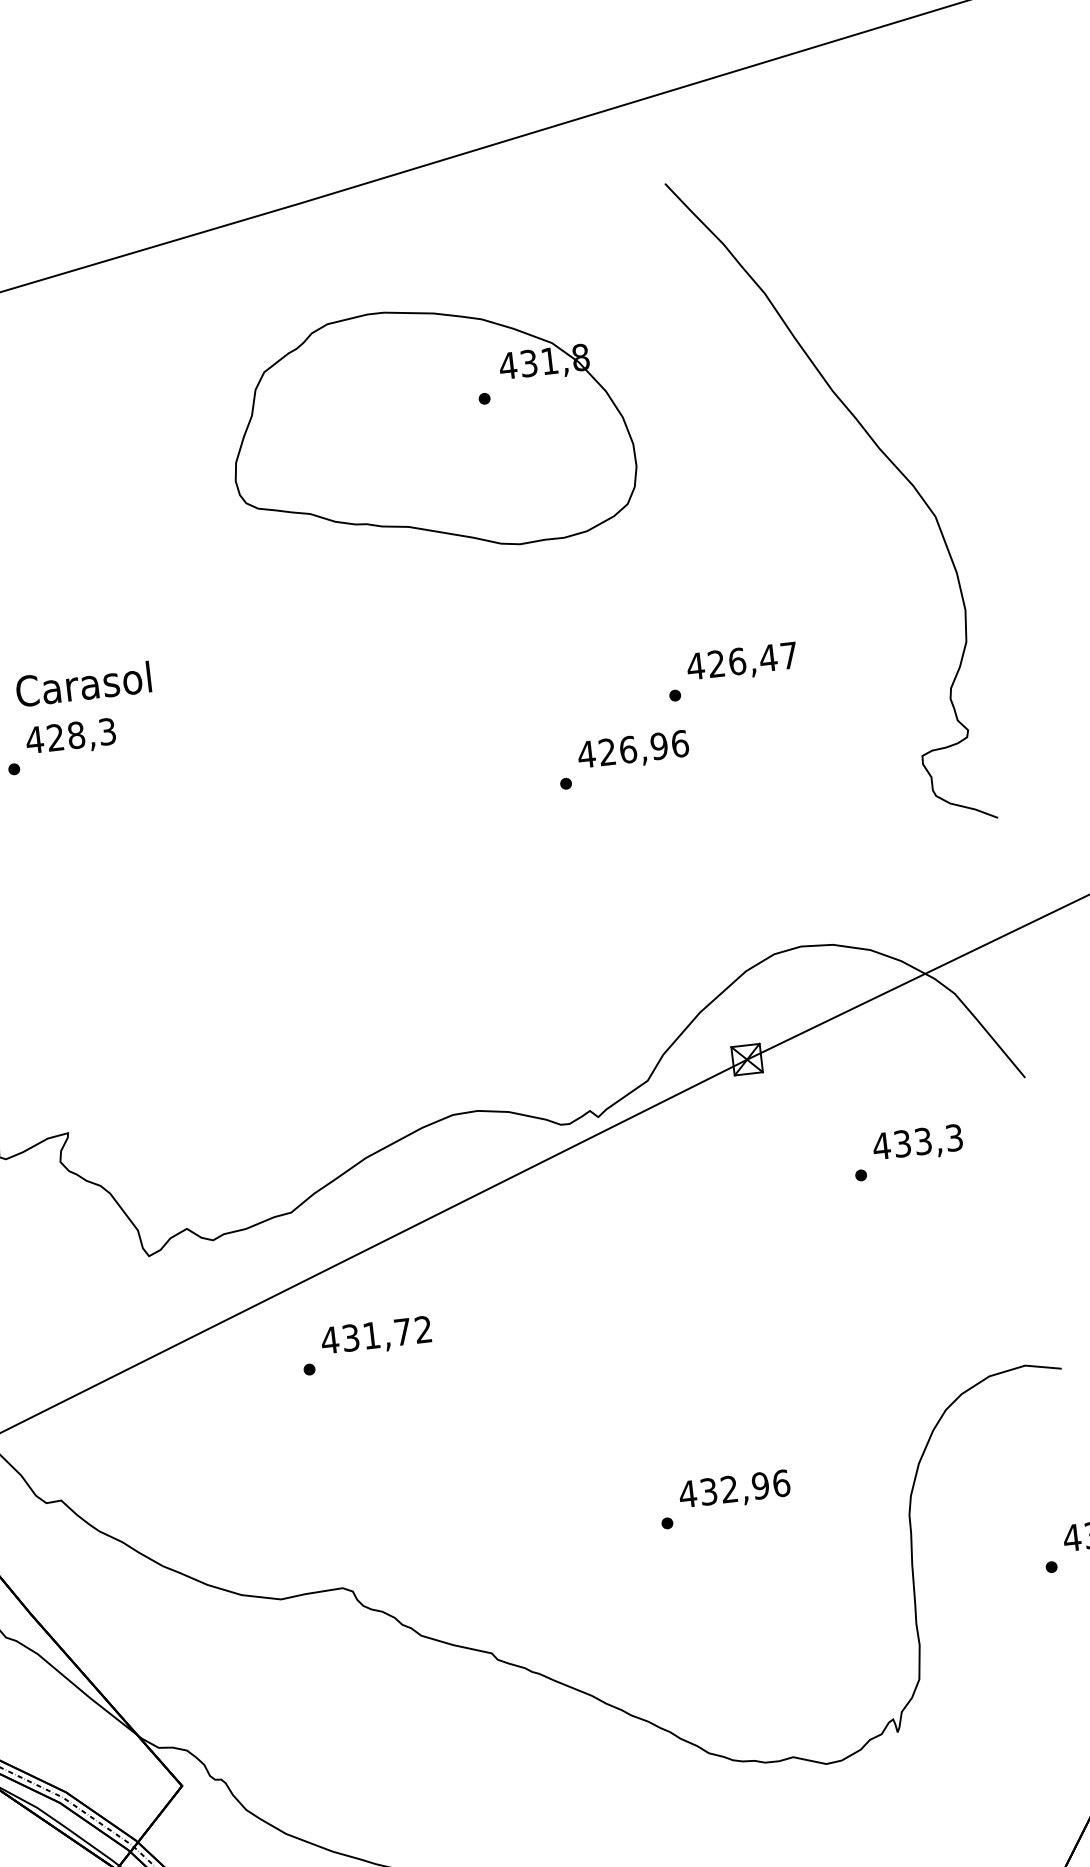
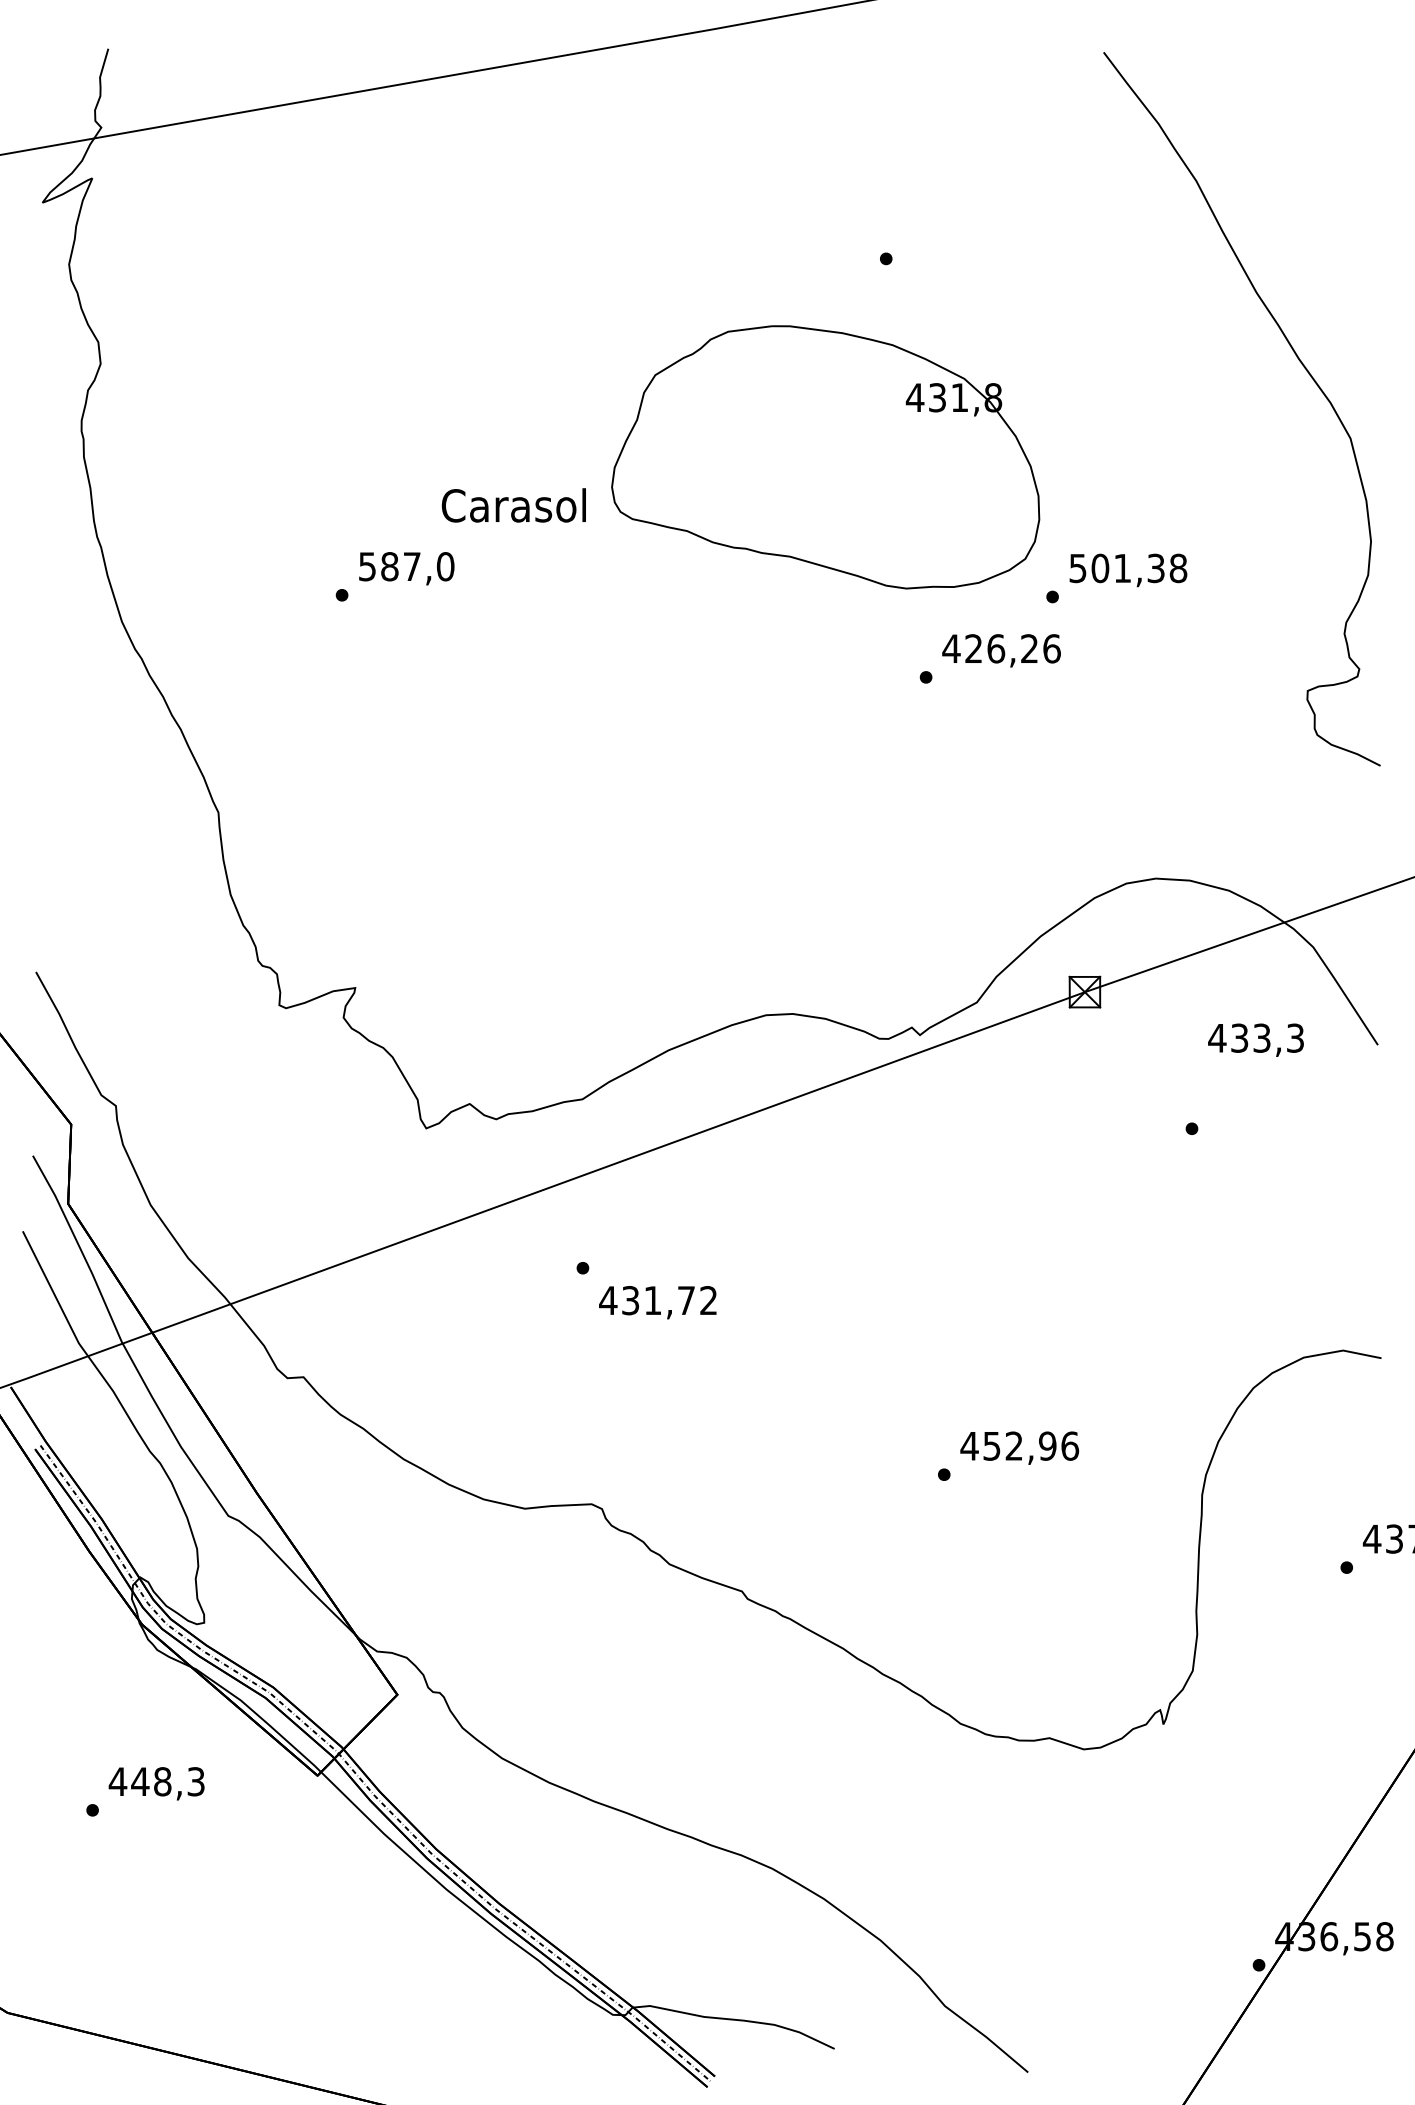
part: (431, 430) -> (825, 457), moved
text: (741, 661) -> (1127, 568), 426,47 -> 501,38
text: (83, 684) -> (513, 505), moved
text: (71, 735) -> (406, 566), 428,3 -> 587,0
text: (659, 745) -> (1029, 648), 426,96 -> 426,26
text: (917, 1143) -> (1255, 1039), moved
text: (376, 1336) -> (657, 1302), moved
text: (709, 1491) -> (992, 1445), 432,96 -> 452,96

